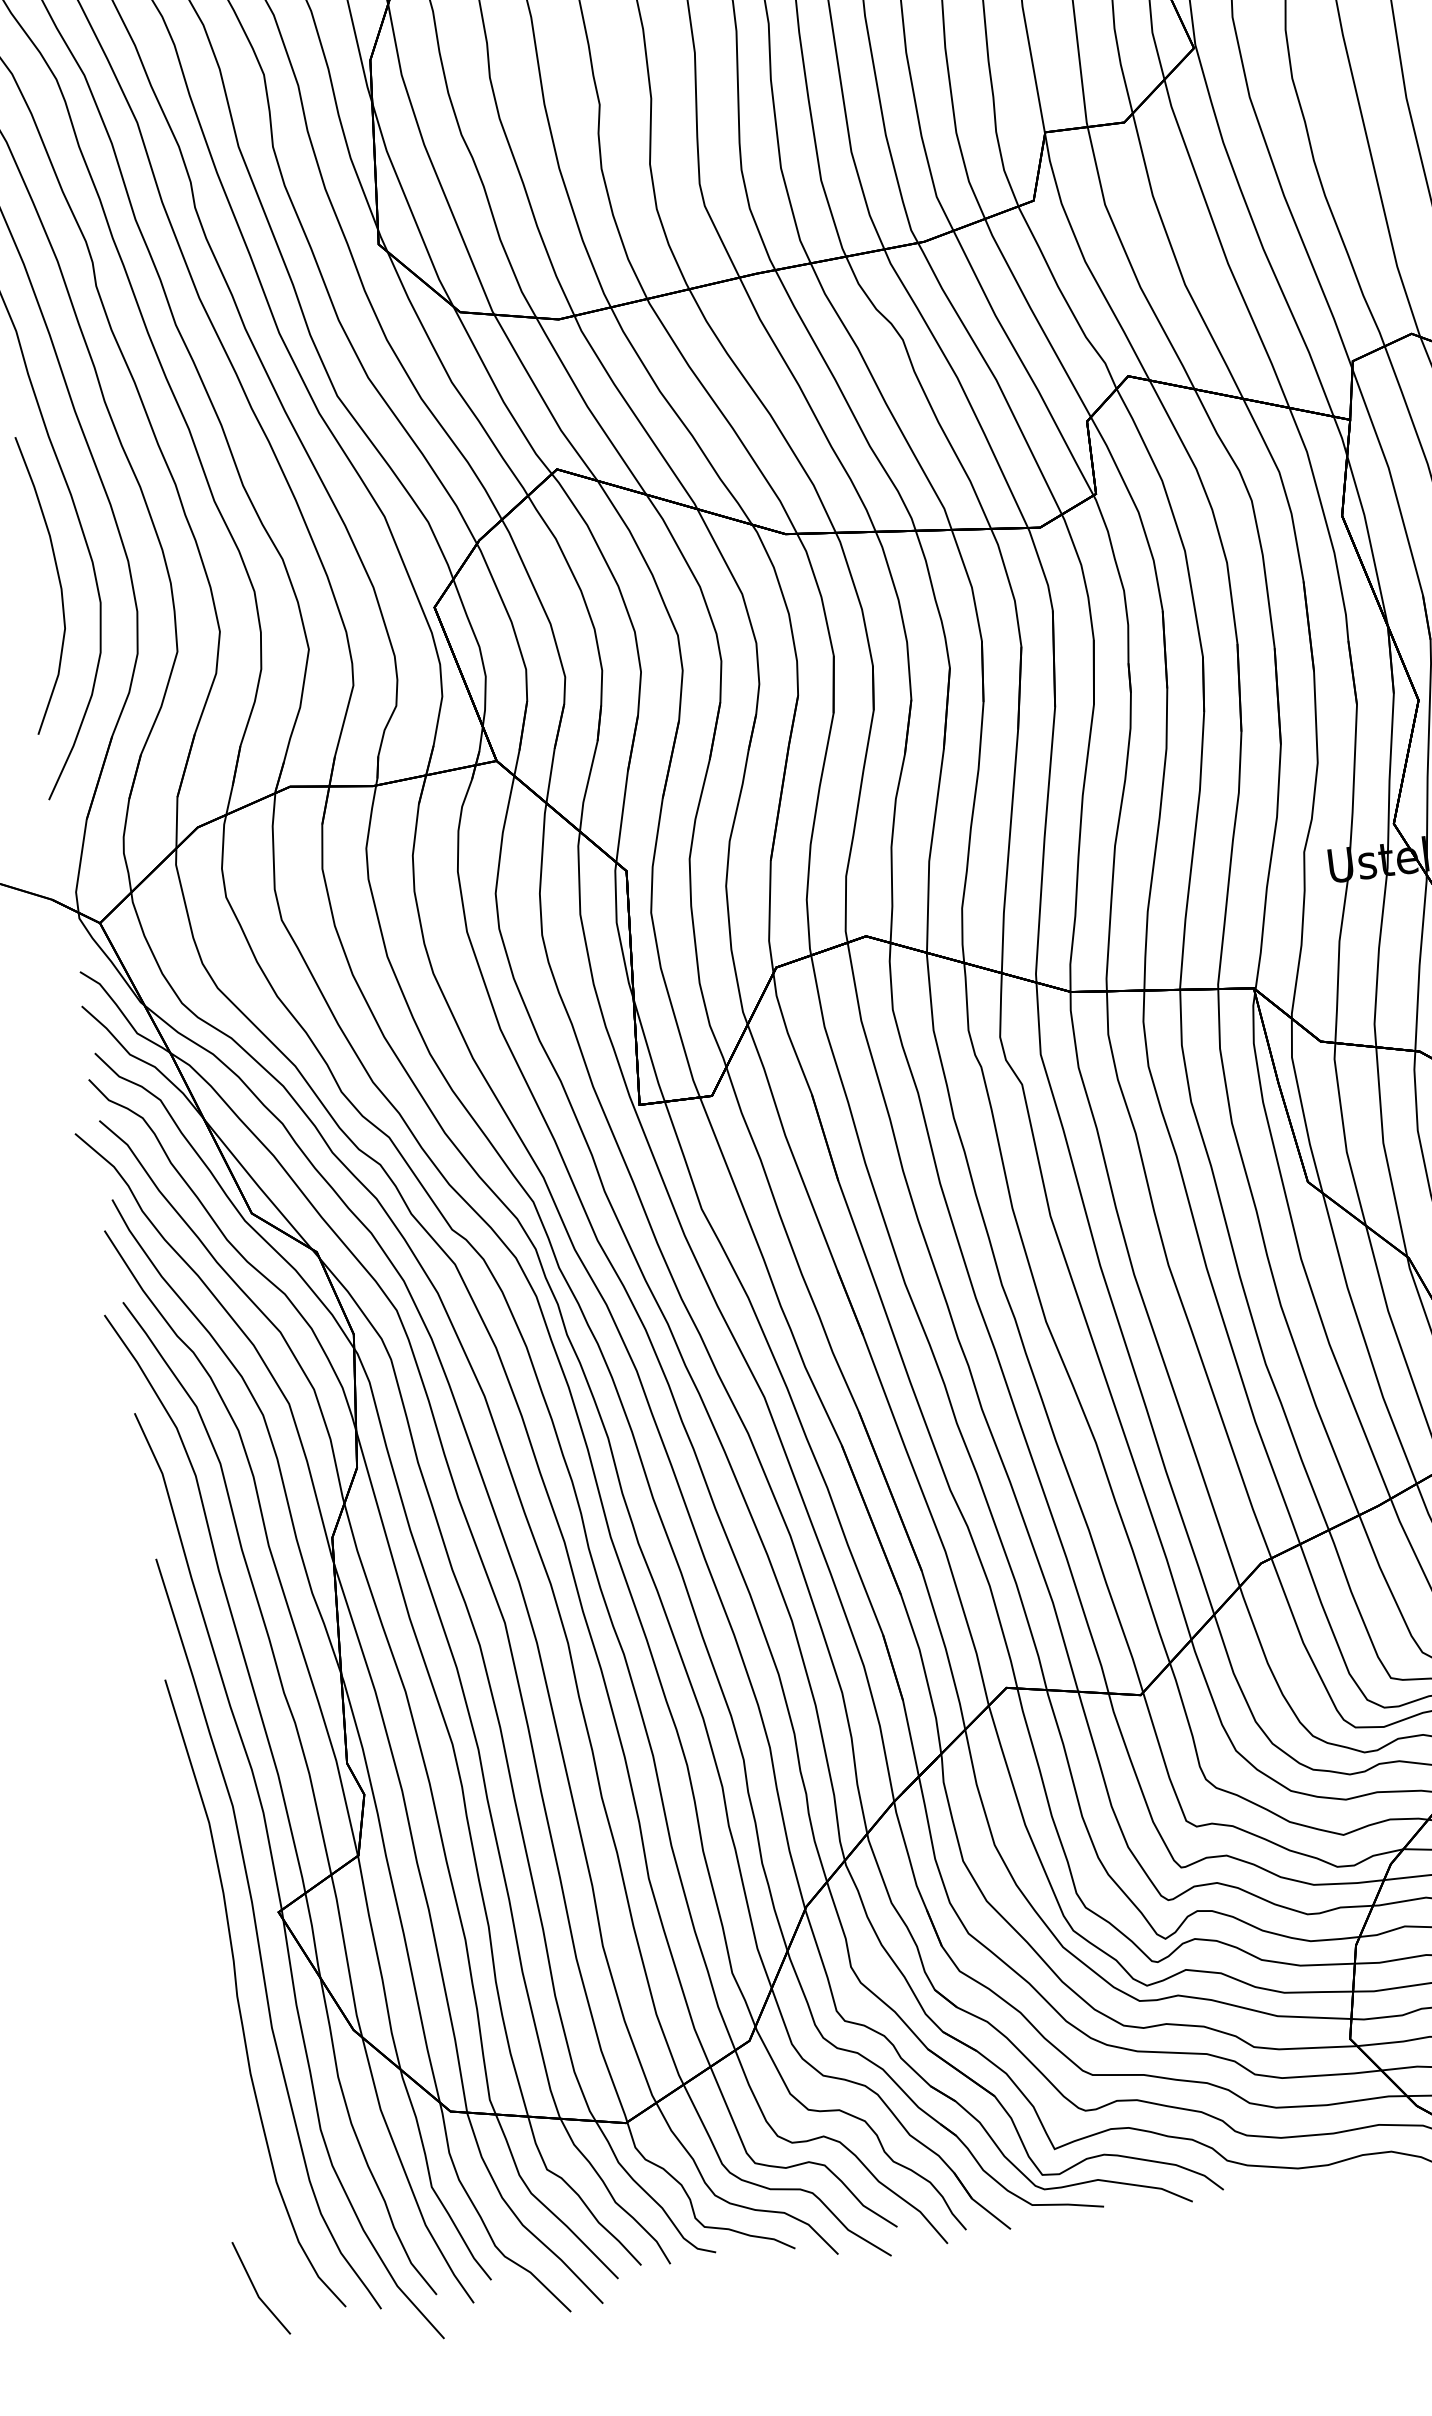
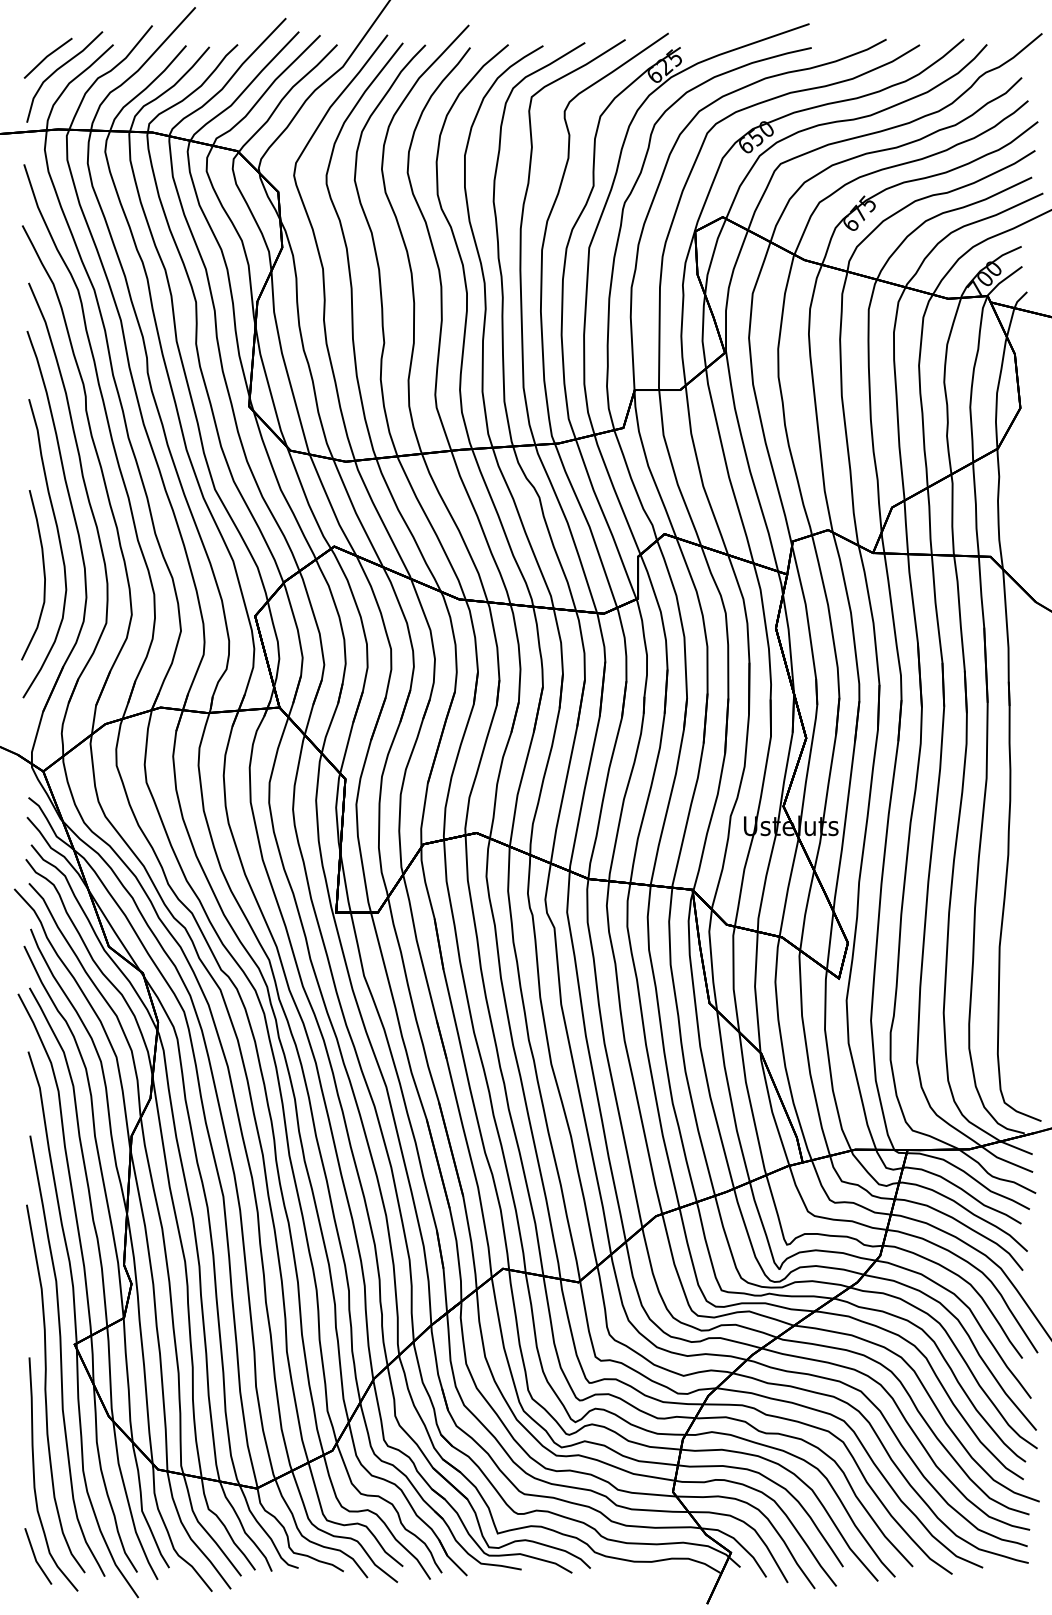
curve: (239, 2157) -> (35, 1480), added

